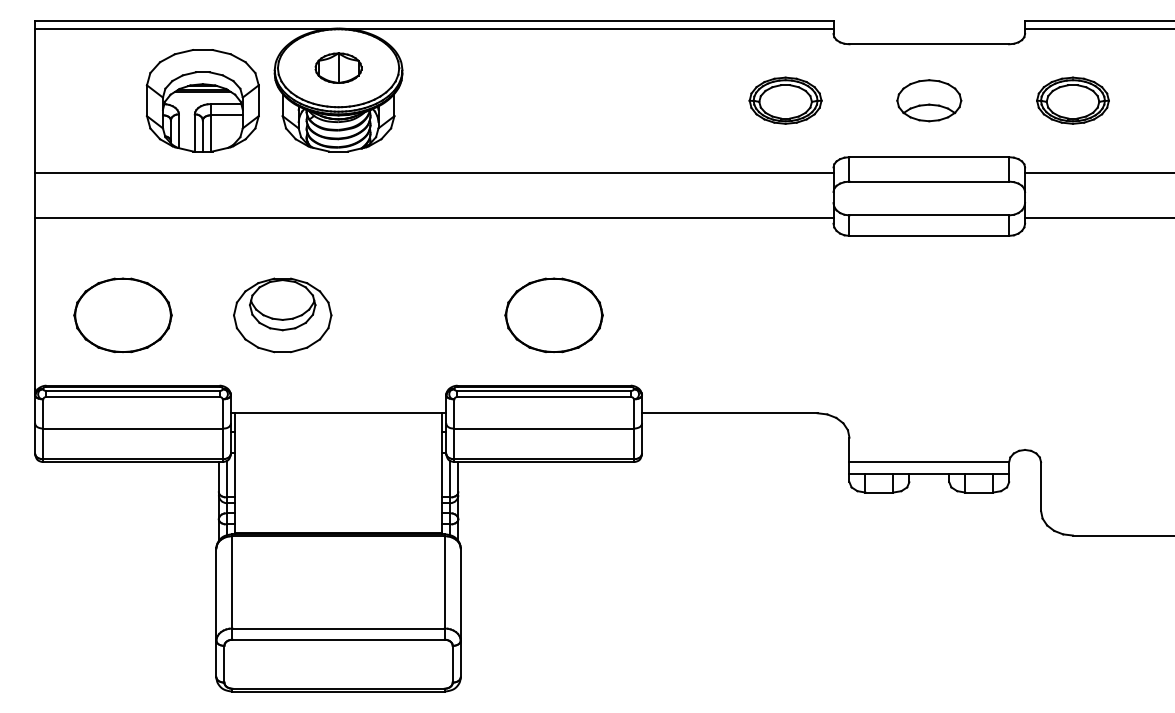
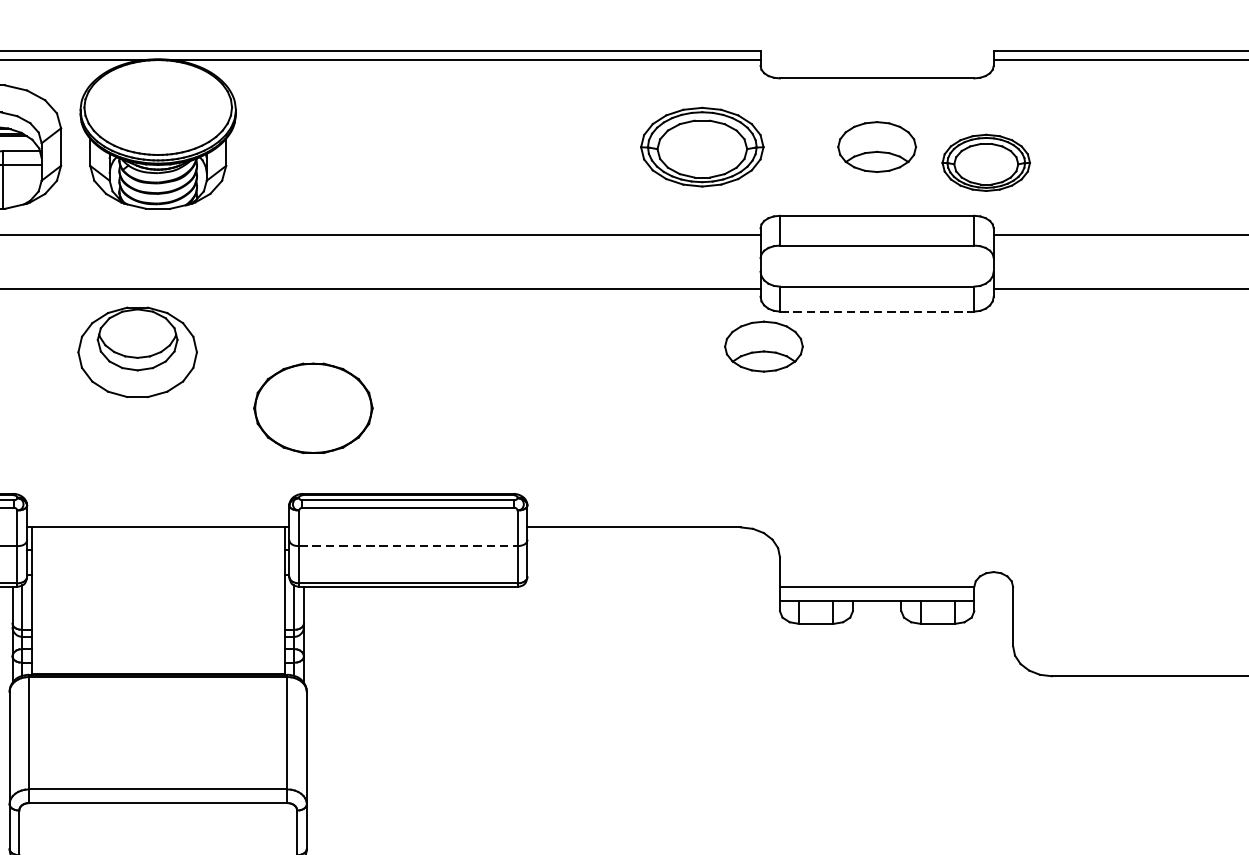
part: (338, 67) -> (158, 106), removed
part: (785, 100) -> (702, 146), size x1.4
part: (1072, 100) -> (985, 162), moved
line: (929, 235) -> (877, 311), solid -> dashed
part: (836, 264) -> (764, 346), added
part: (282, 315) -> (137, 352), moved
part: (553, 315) -> (312, 408), moved
line: (544, 428) -> (408, 545), solid -> dashed

